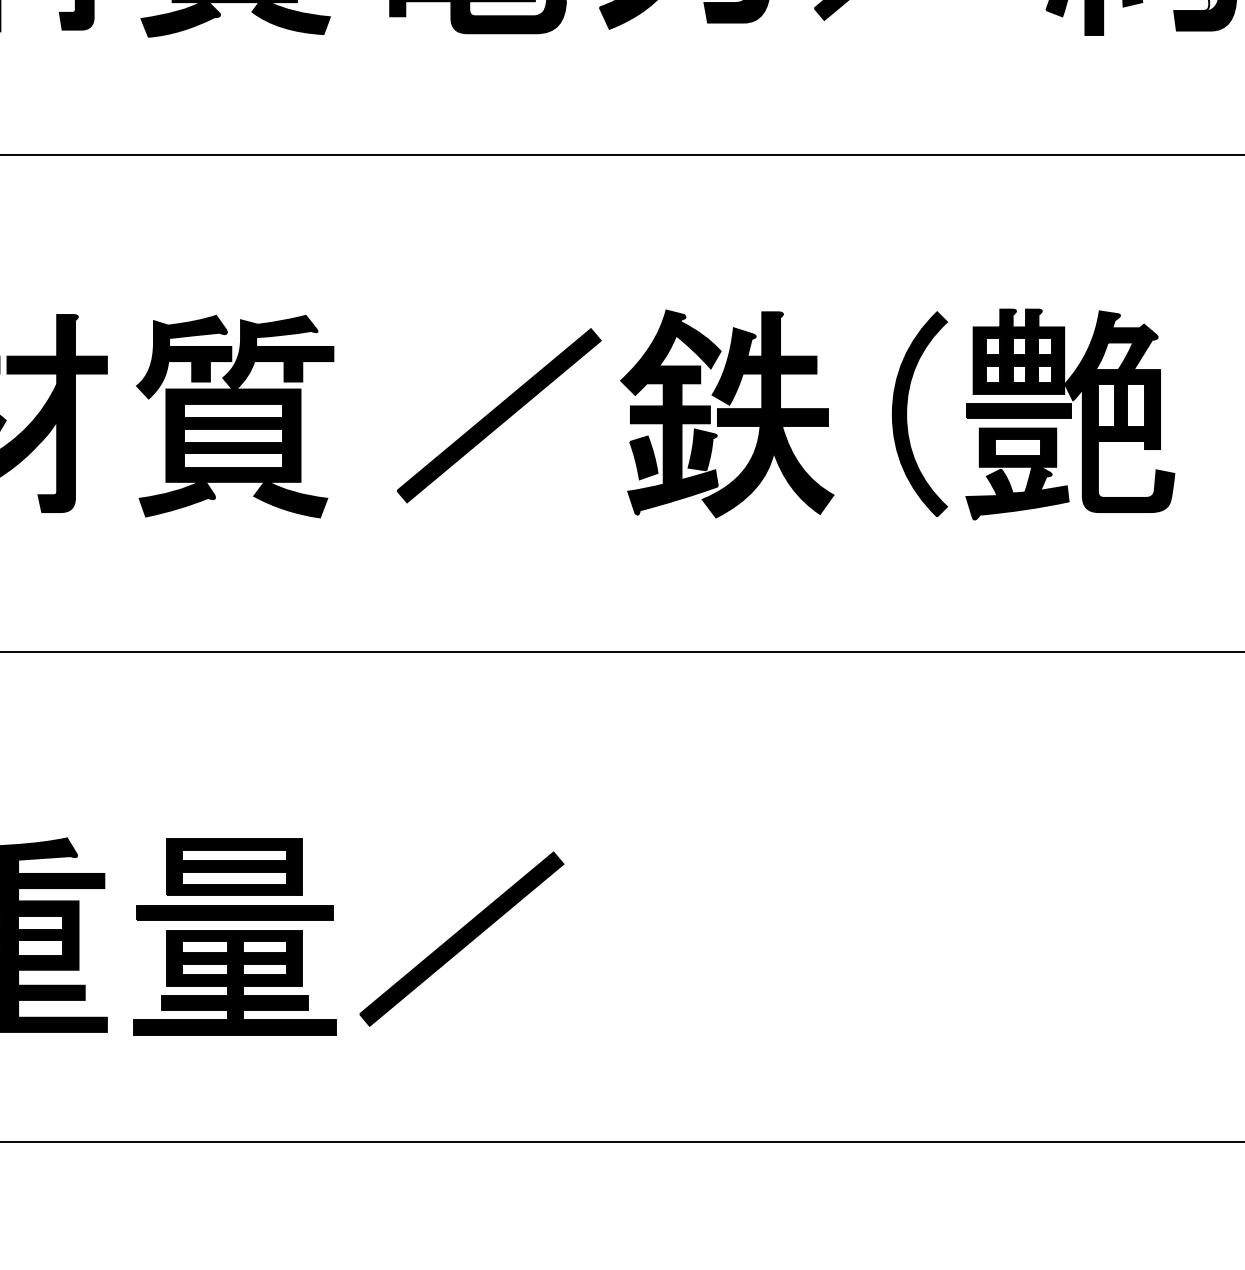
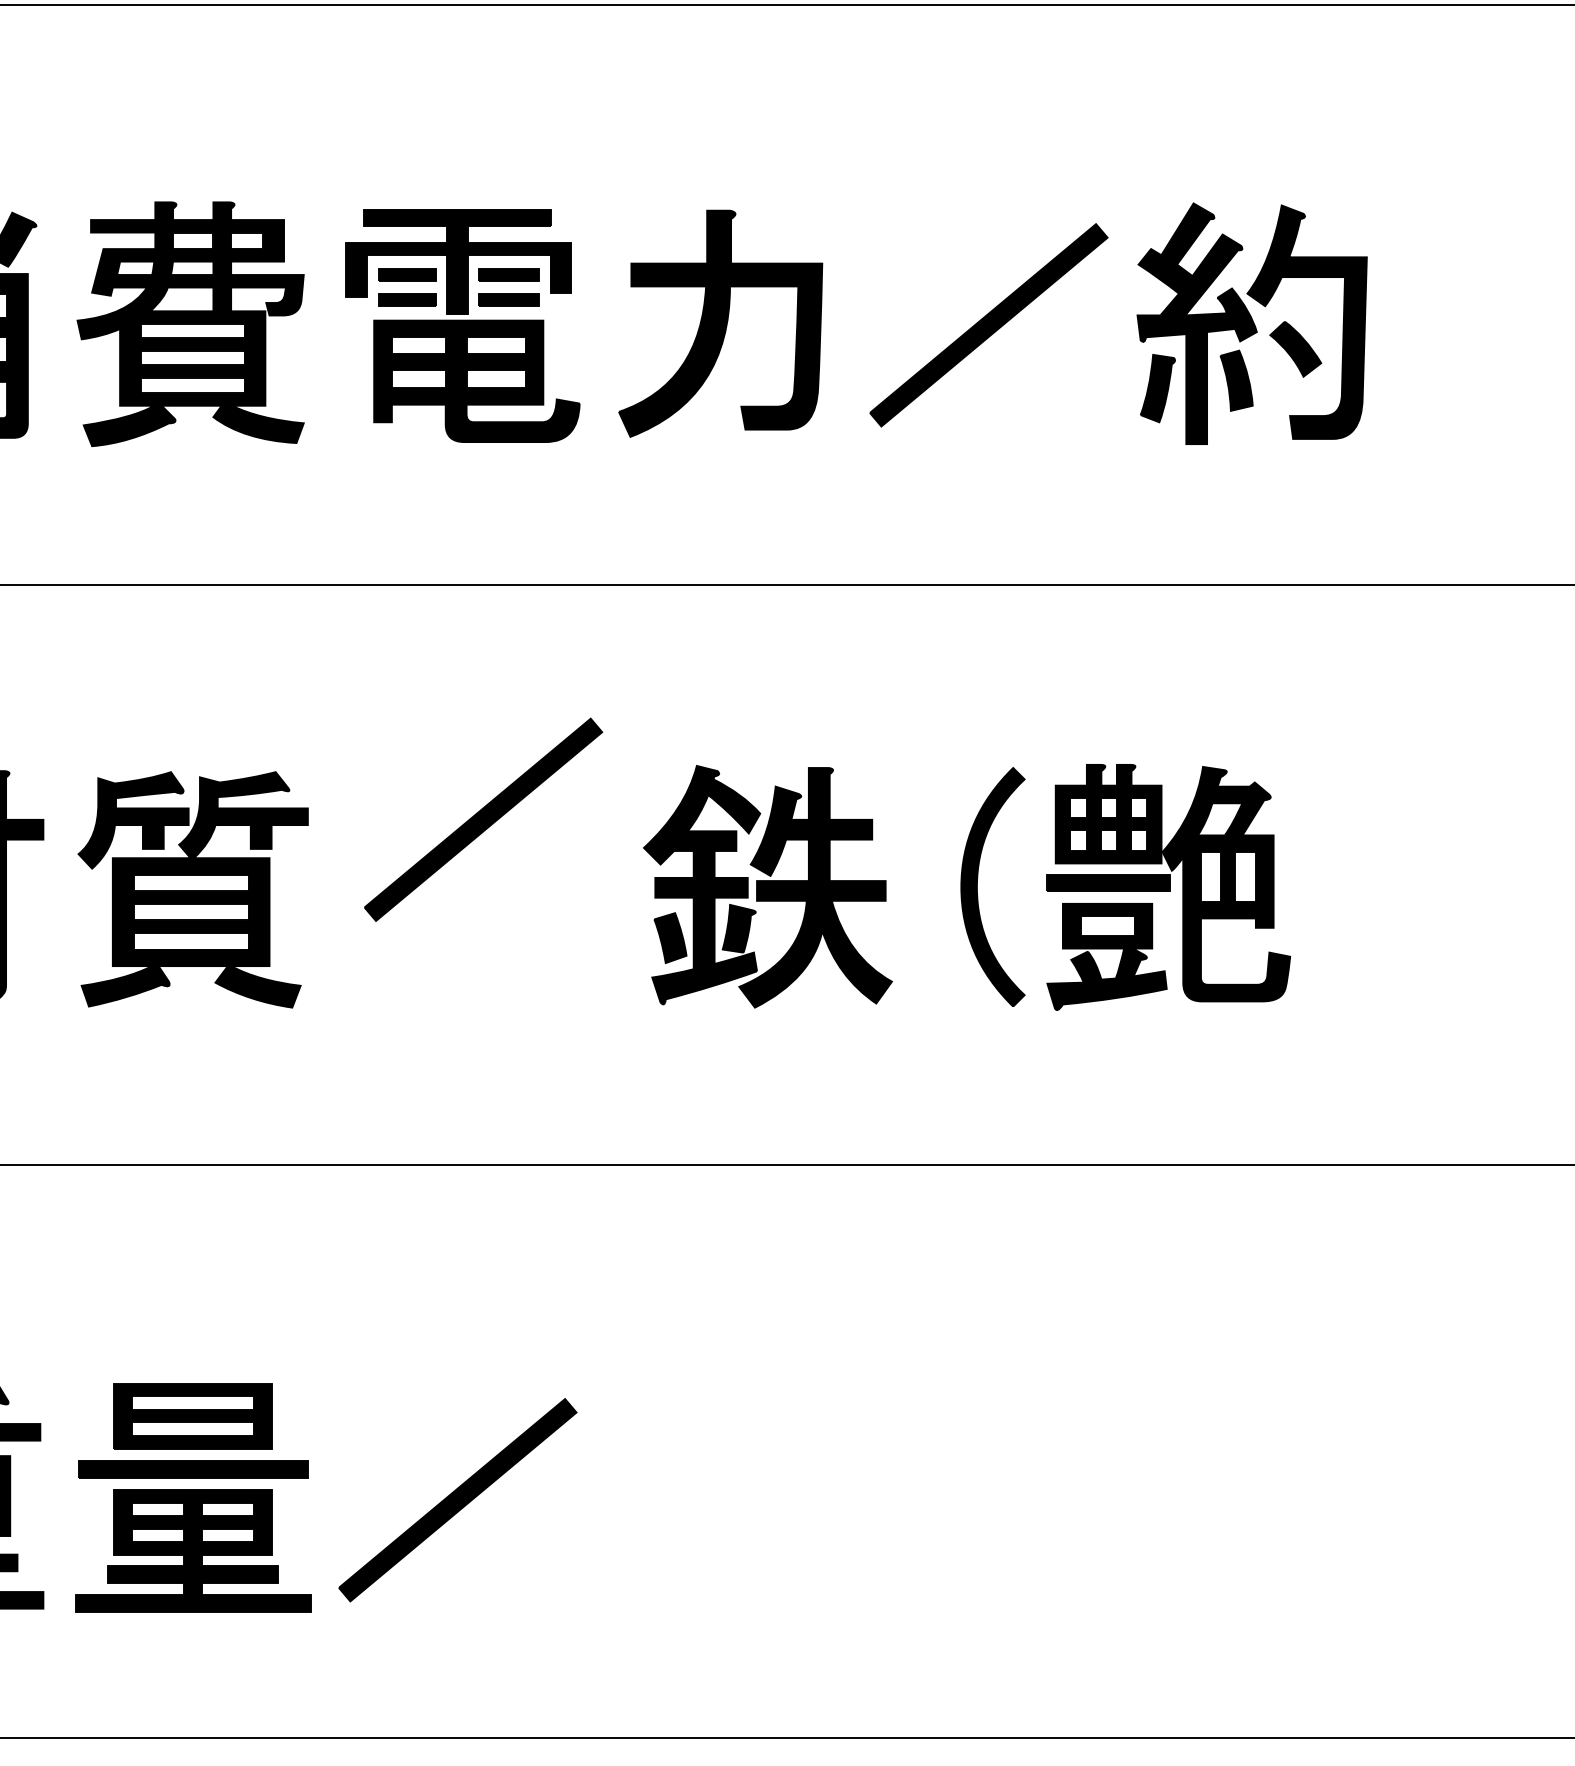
part: (499, 415) -> (483, 819), moved

